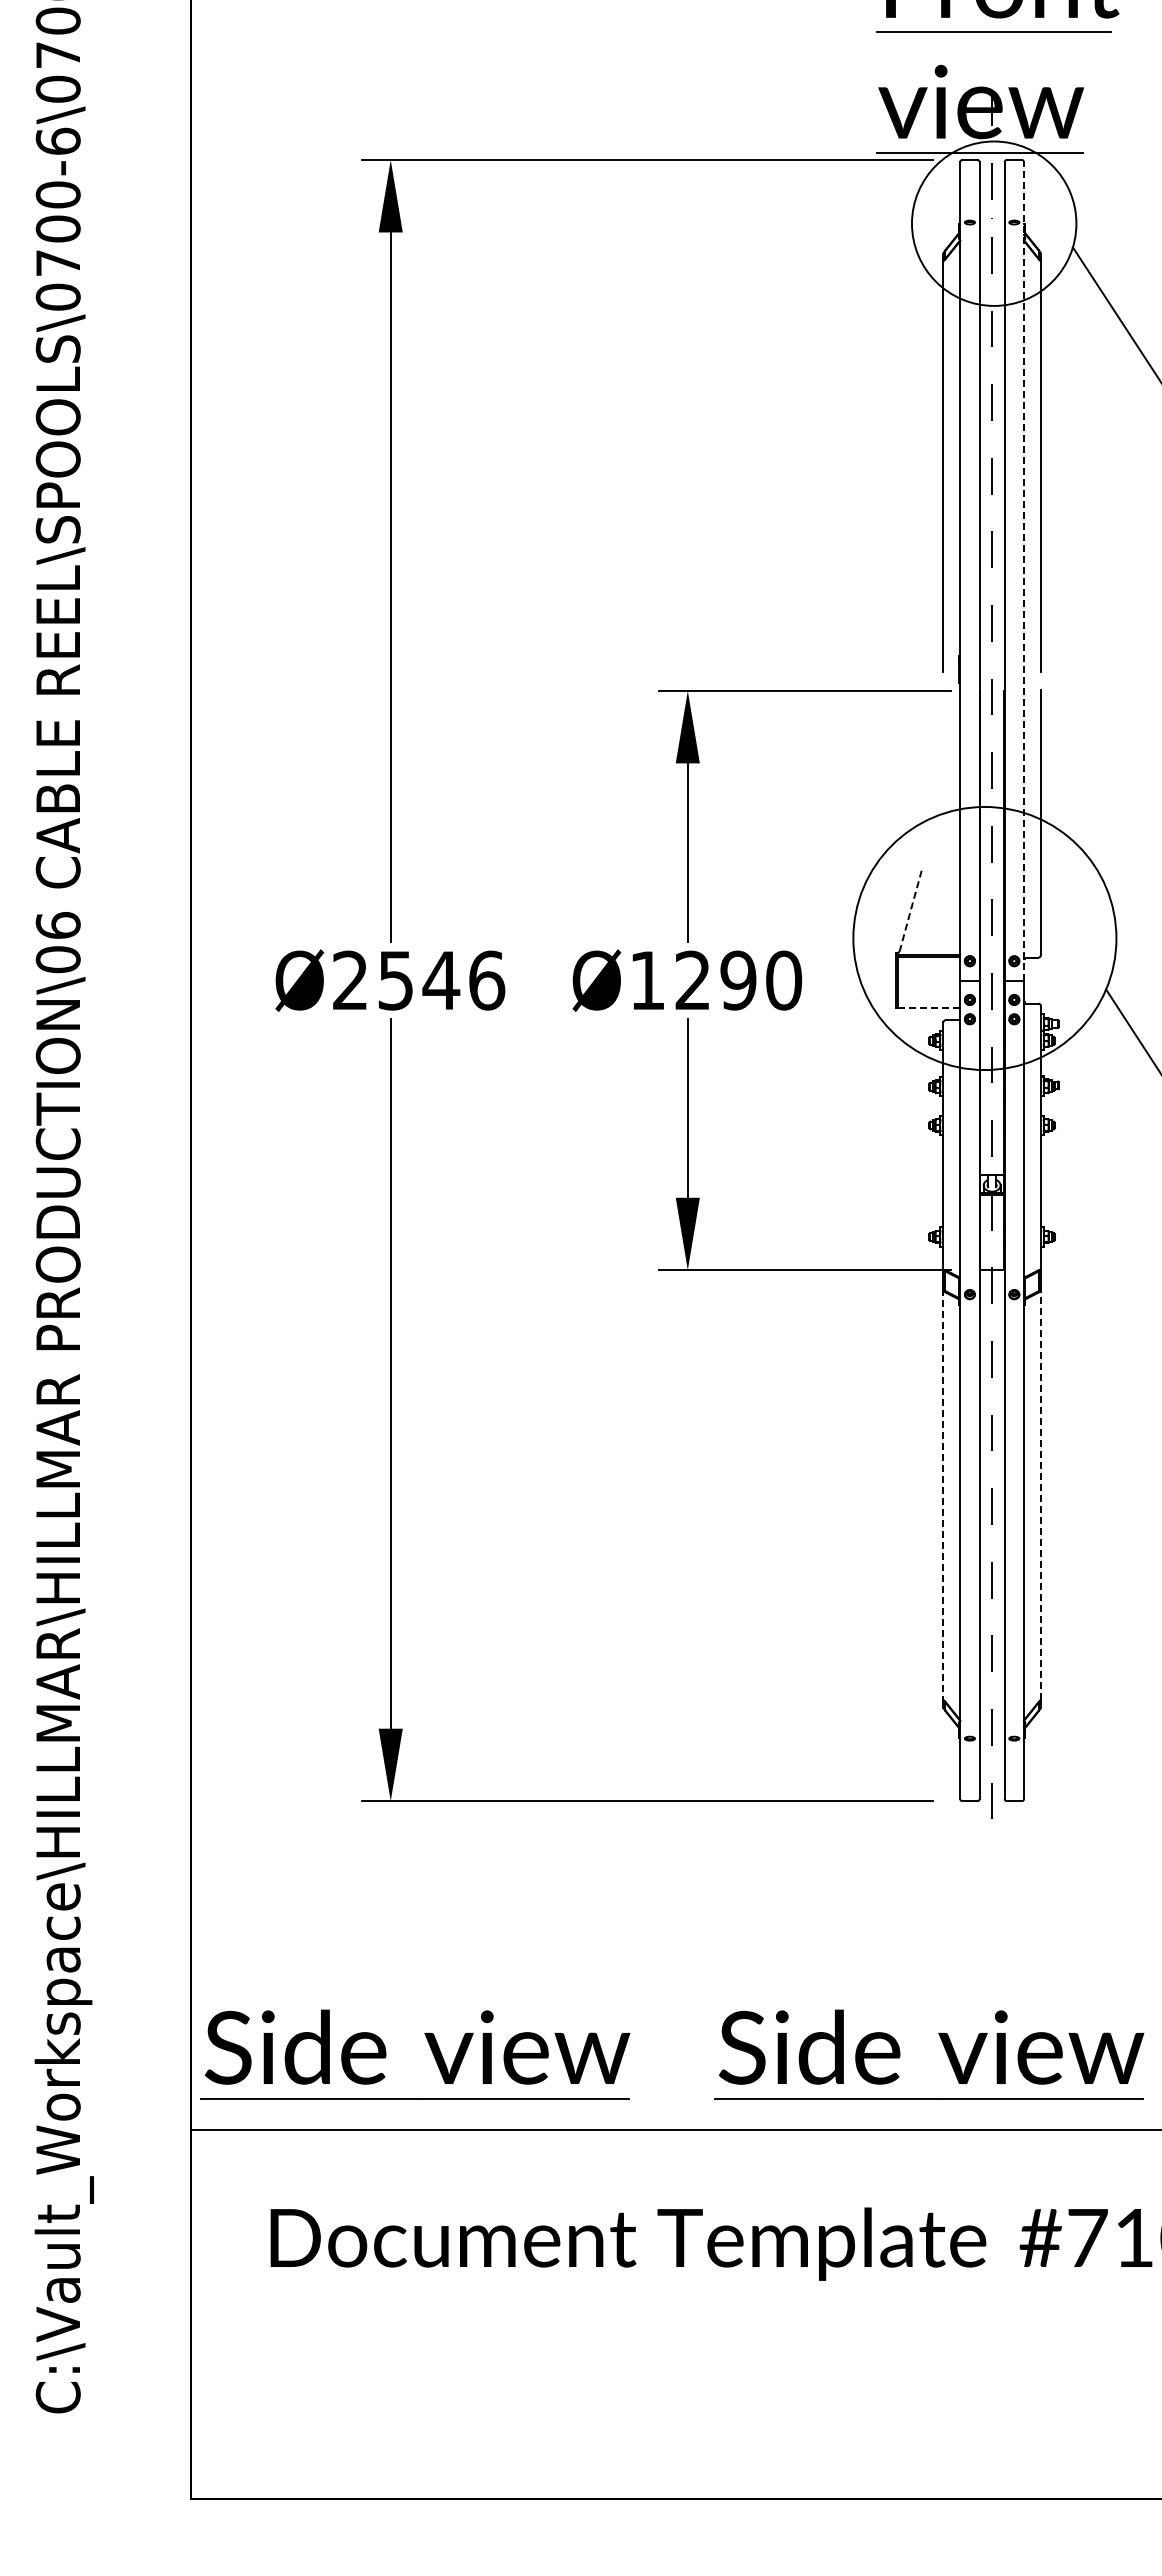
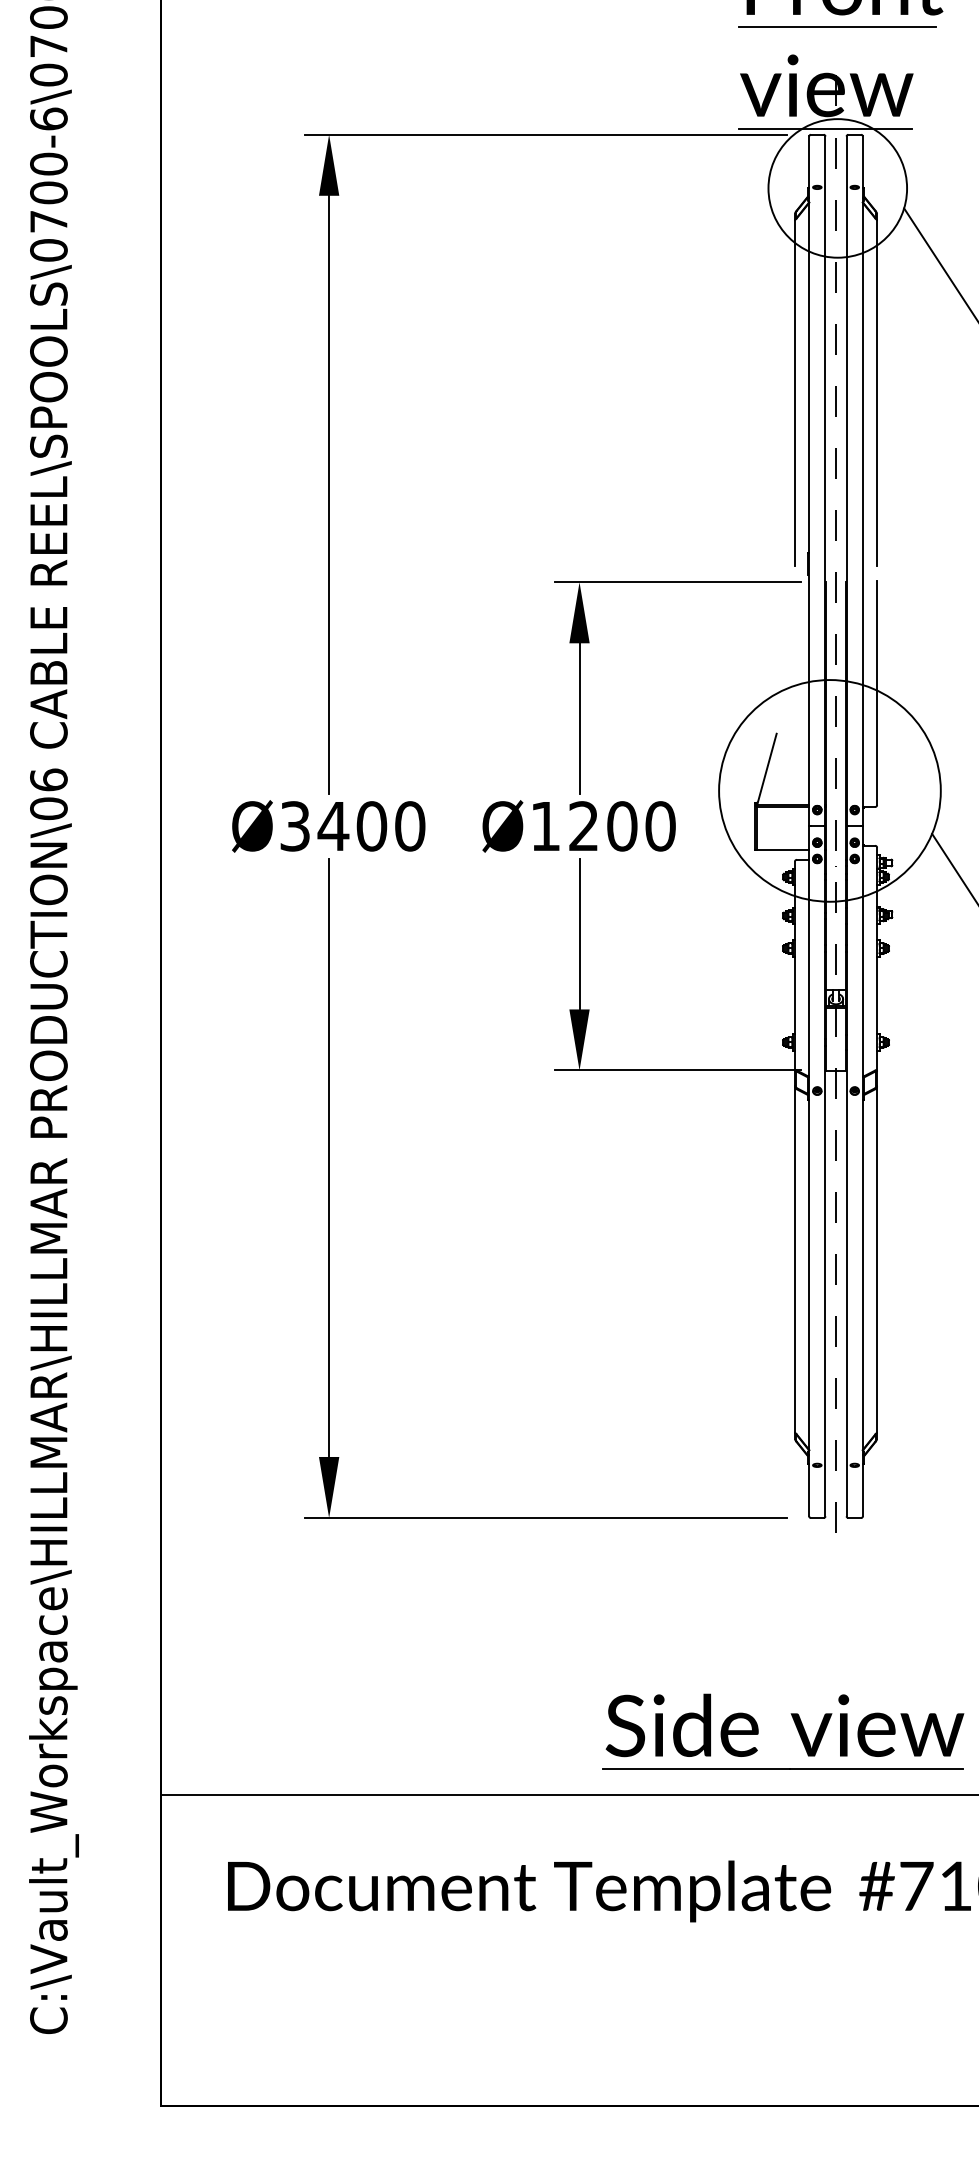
line: (1023, 570) -> (862, 480), dashed -> solid
line: (909, 913) -> (766, 769), dashed -> solid
text: (419, 980) -> (353, 826), Ø2546 -> Ø3400
text: (738, 980) -> (622, 826), Ø1290 -> Ø1200
line: (929, 1008) -> (783, 849), dashed -> solid
line: (943, 1494) -> (795, 1259), dashed -> solid
line: (1040, 1494) -> (876, 1259), dashed -> solid
part: (429, 2046) -> (361, 1724), removed

